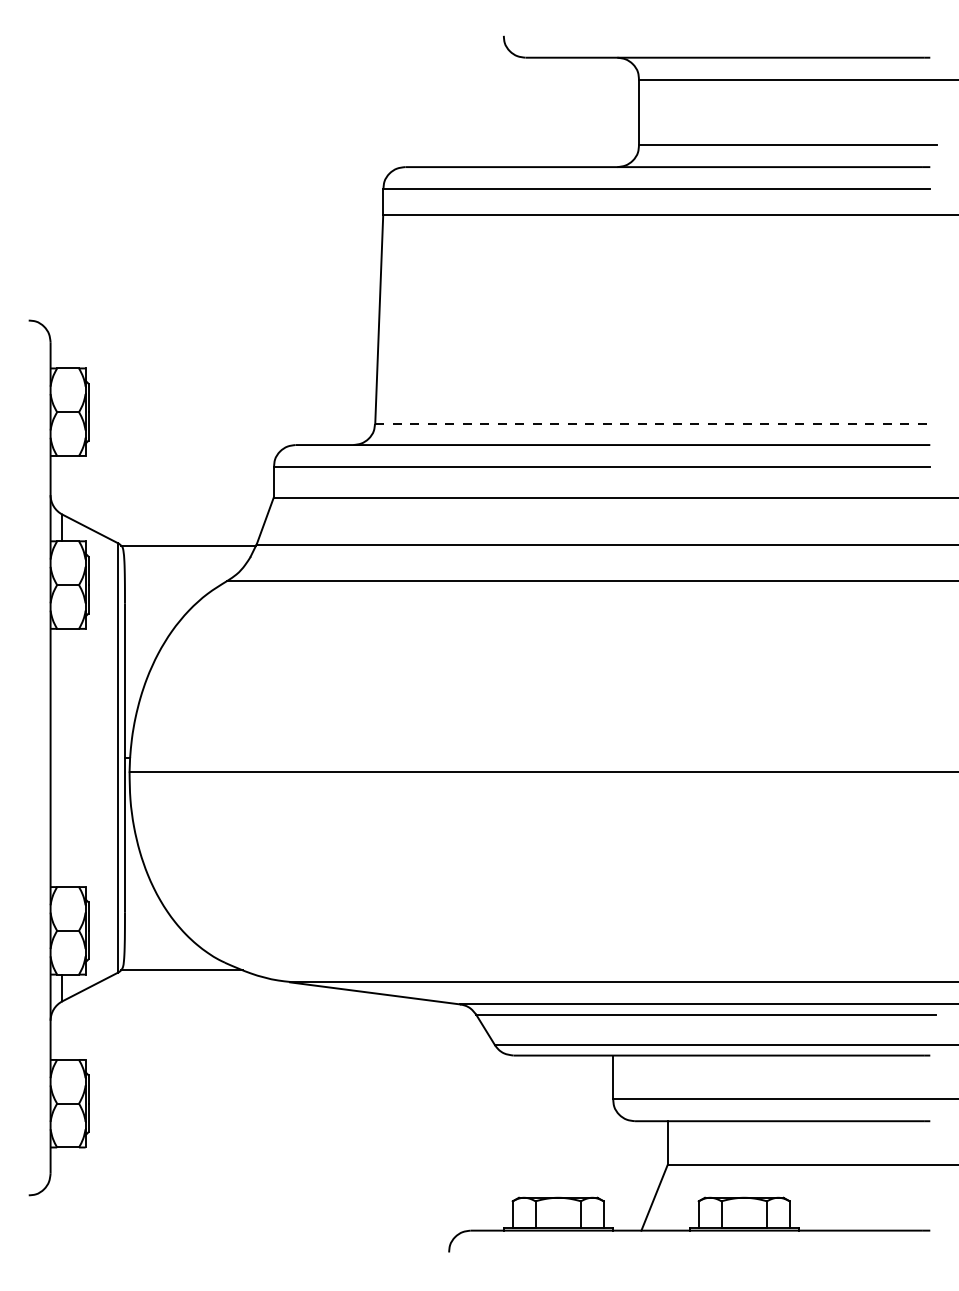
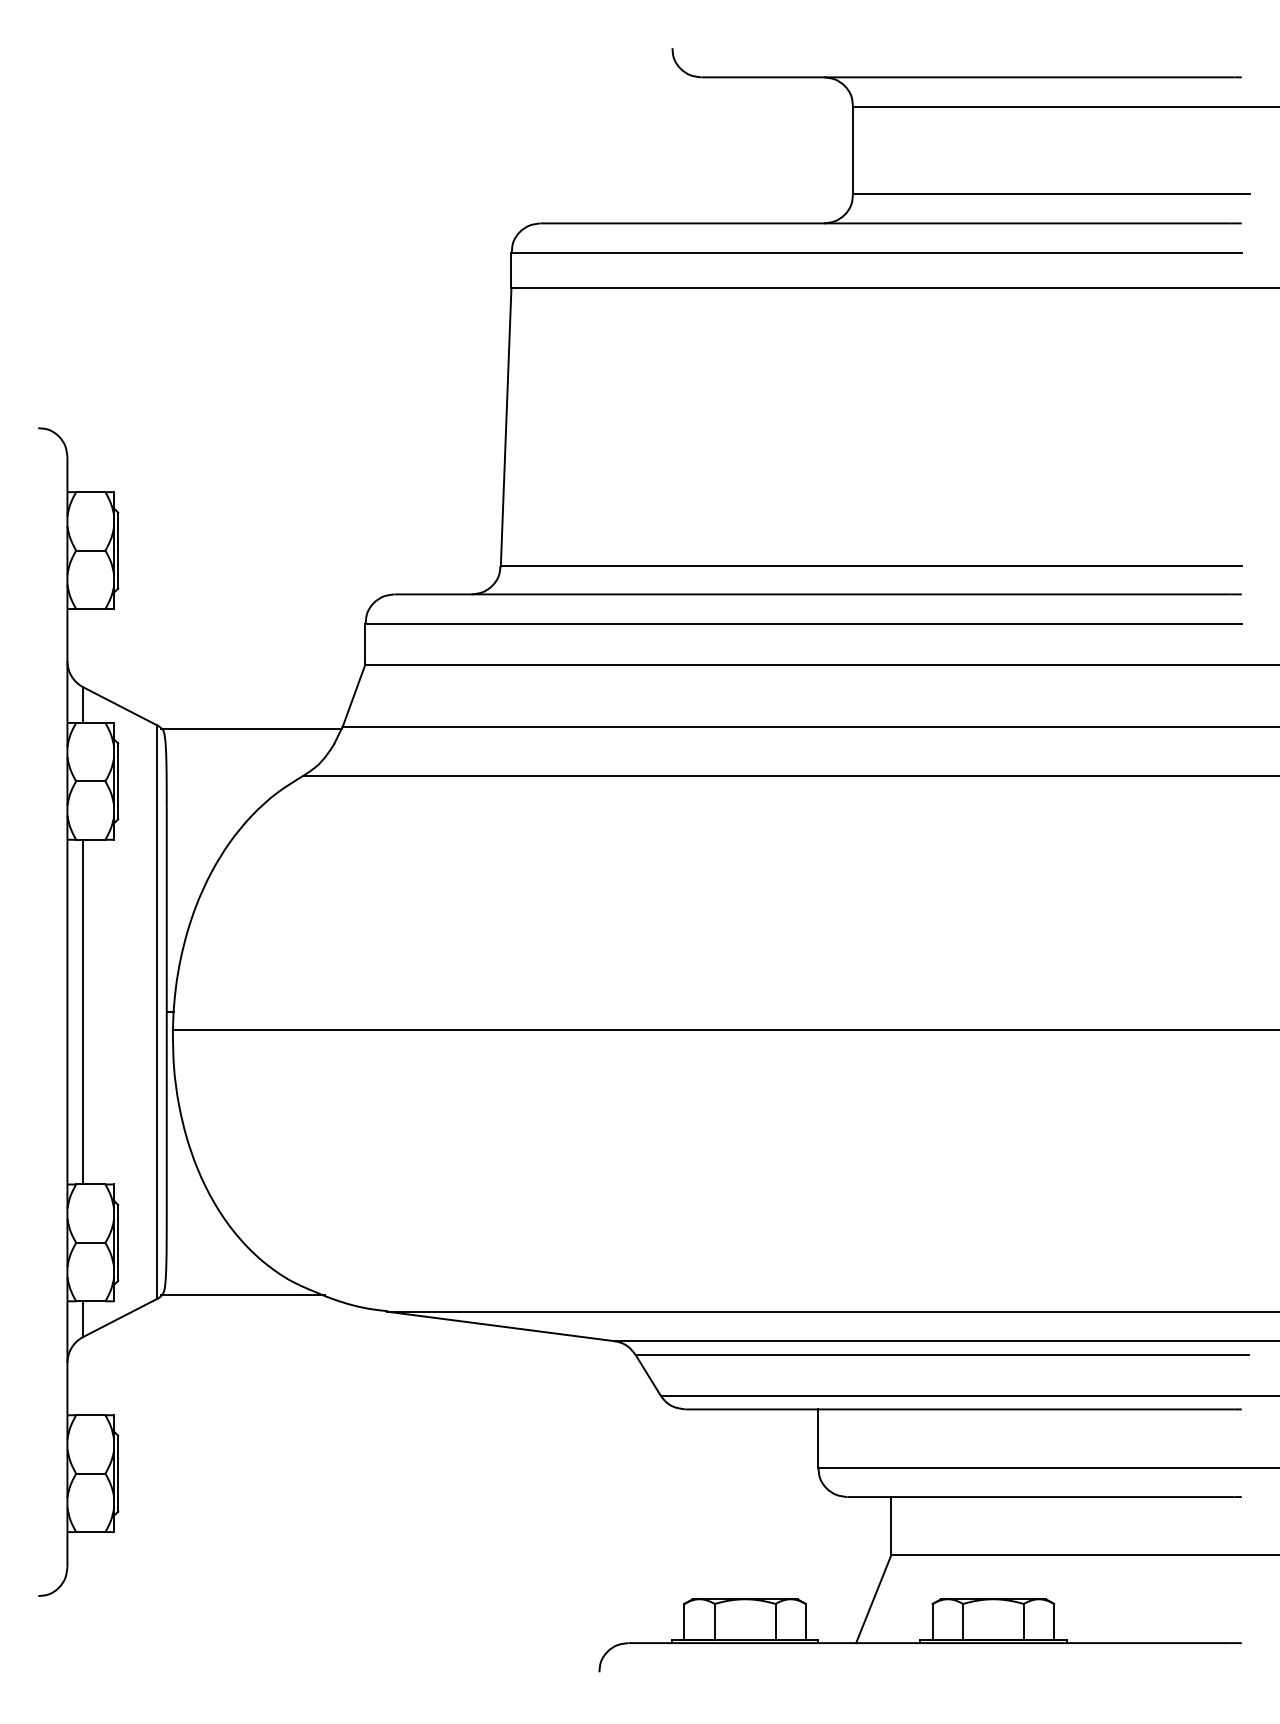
line: (652, 424) -> (871, 566), dashed -> solid
line: (62, 757) -> (83, 1011), added

